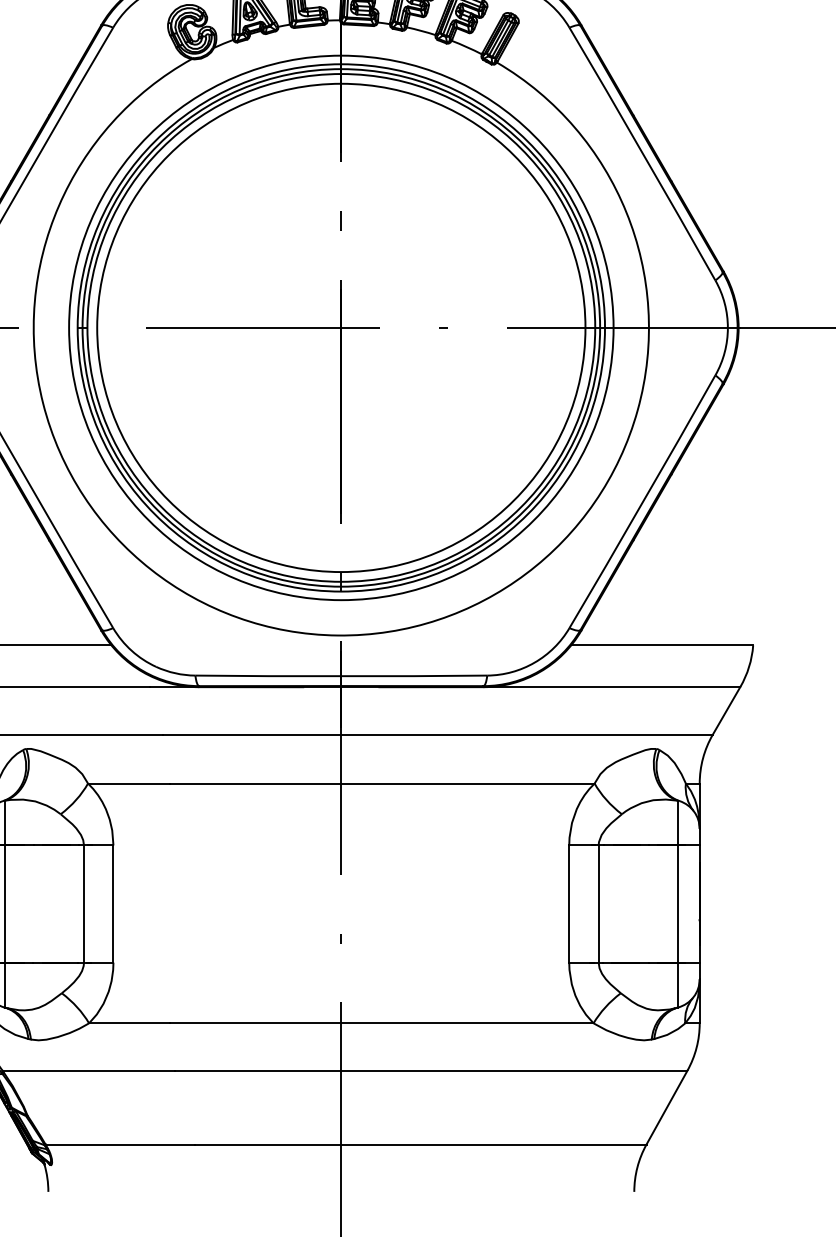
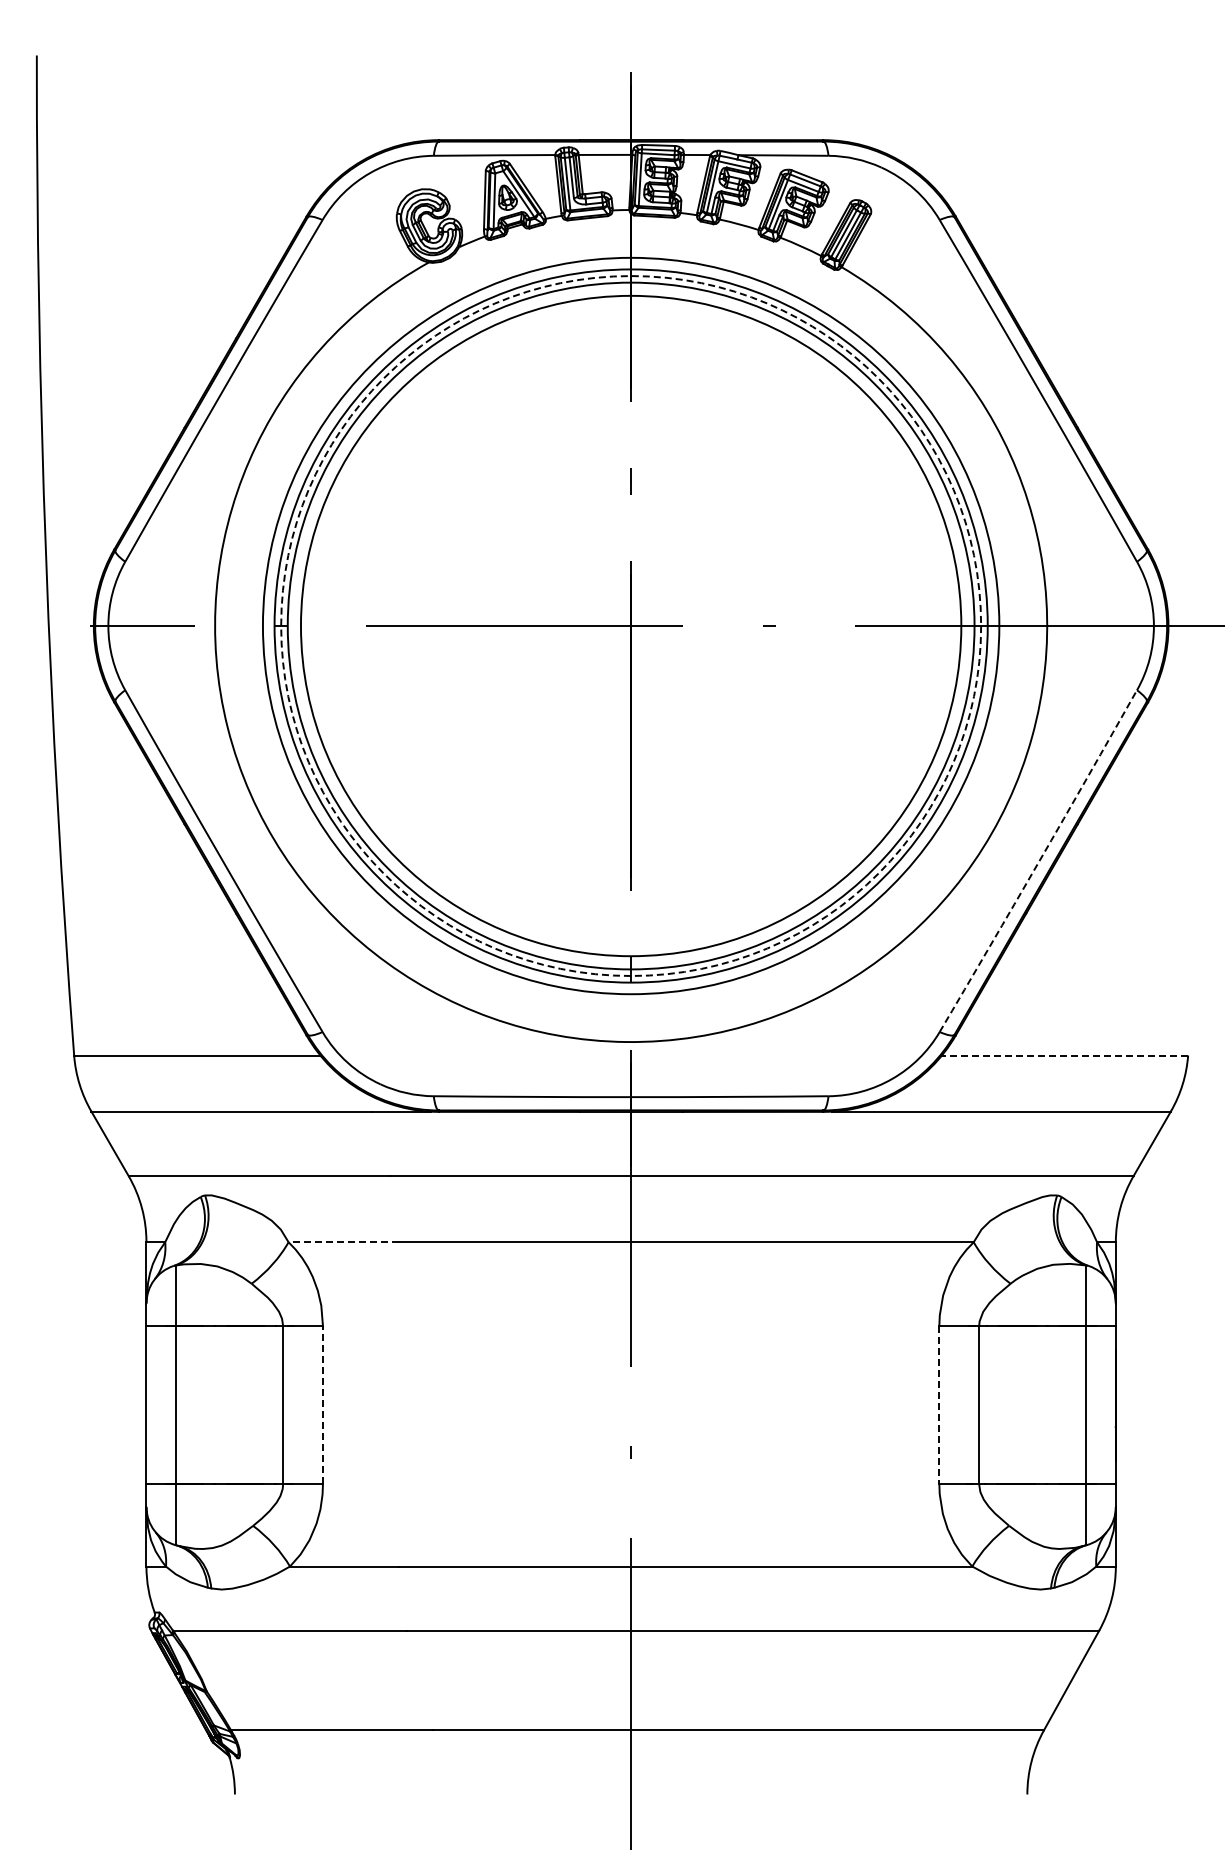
circle: (341, 328) -> (631, 626), solid -> dashed
arc: (643, 502) -> (1039, 861), solid -> dashed
line: (661, 645) -> (1064, 1055), solid -> dashed
line: (128, 783) -> (343, 1242), solid -> dashed
line: (113, 903) -> (322, 1404), solid -> dashed
line: (569, 904) -> (939, 1405), solid -> dashed

